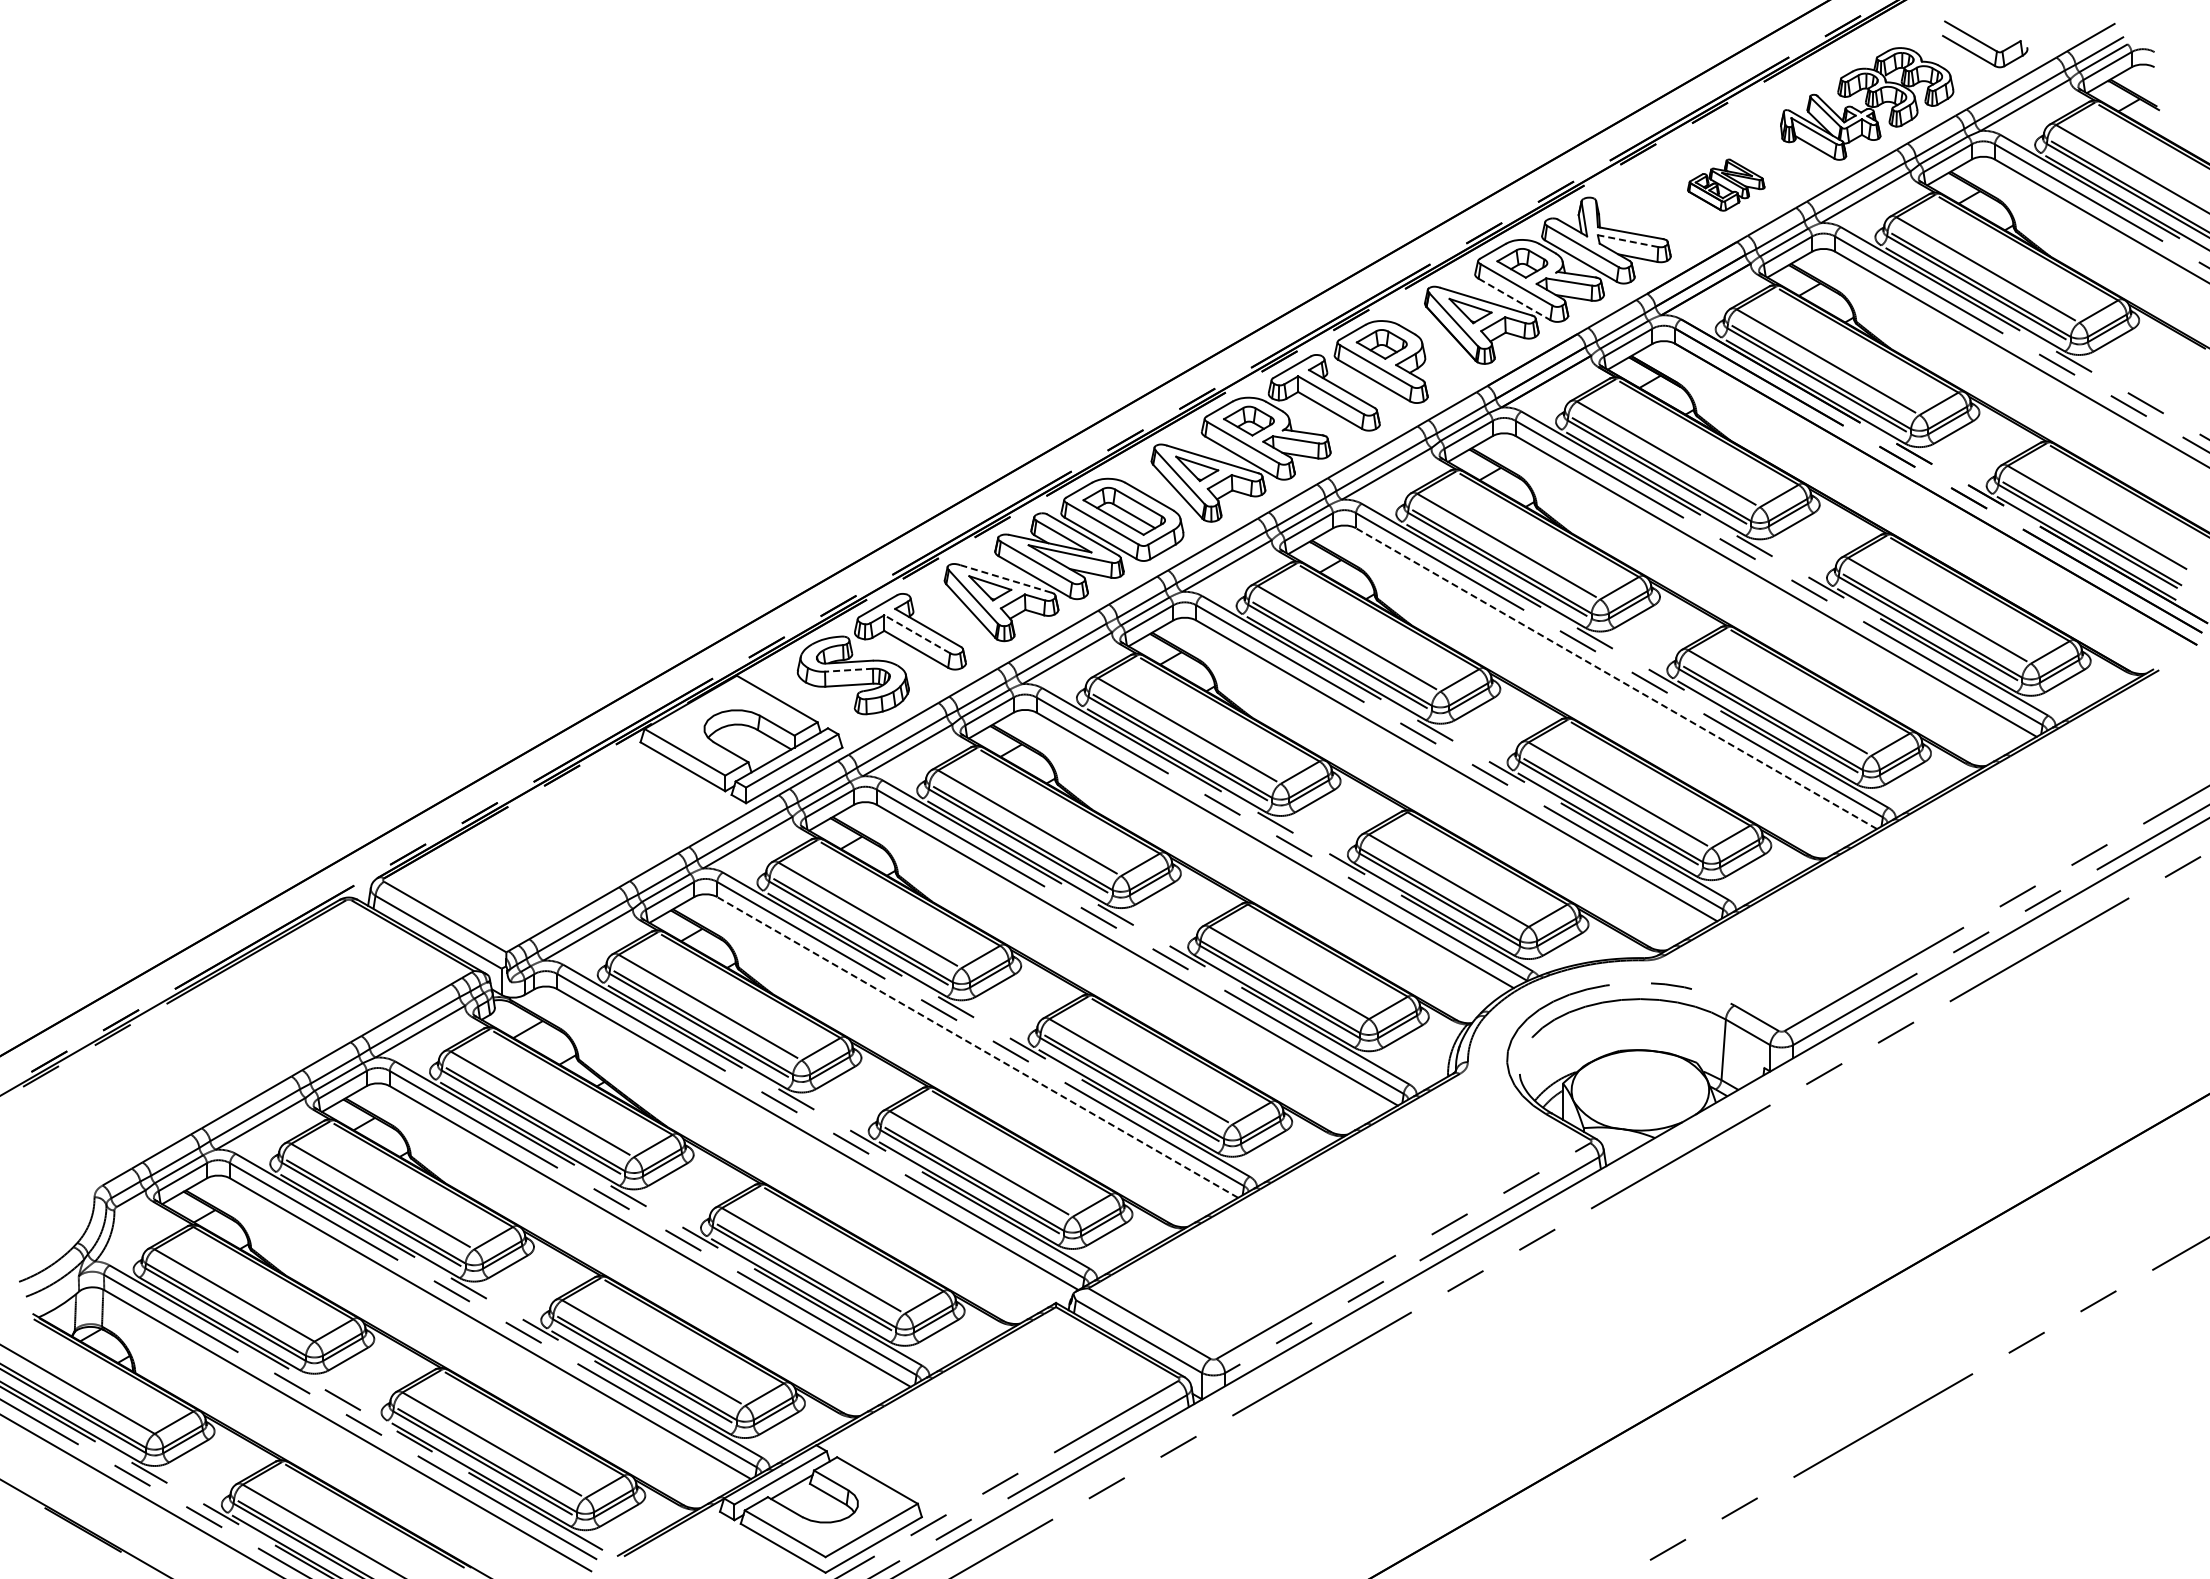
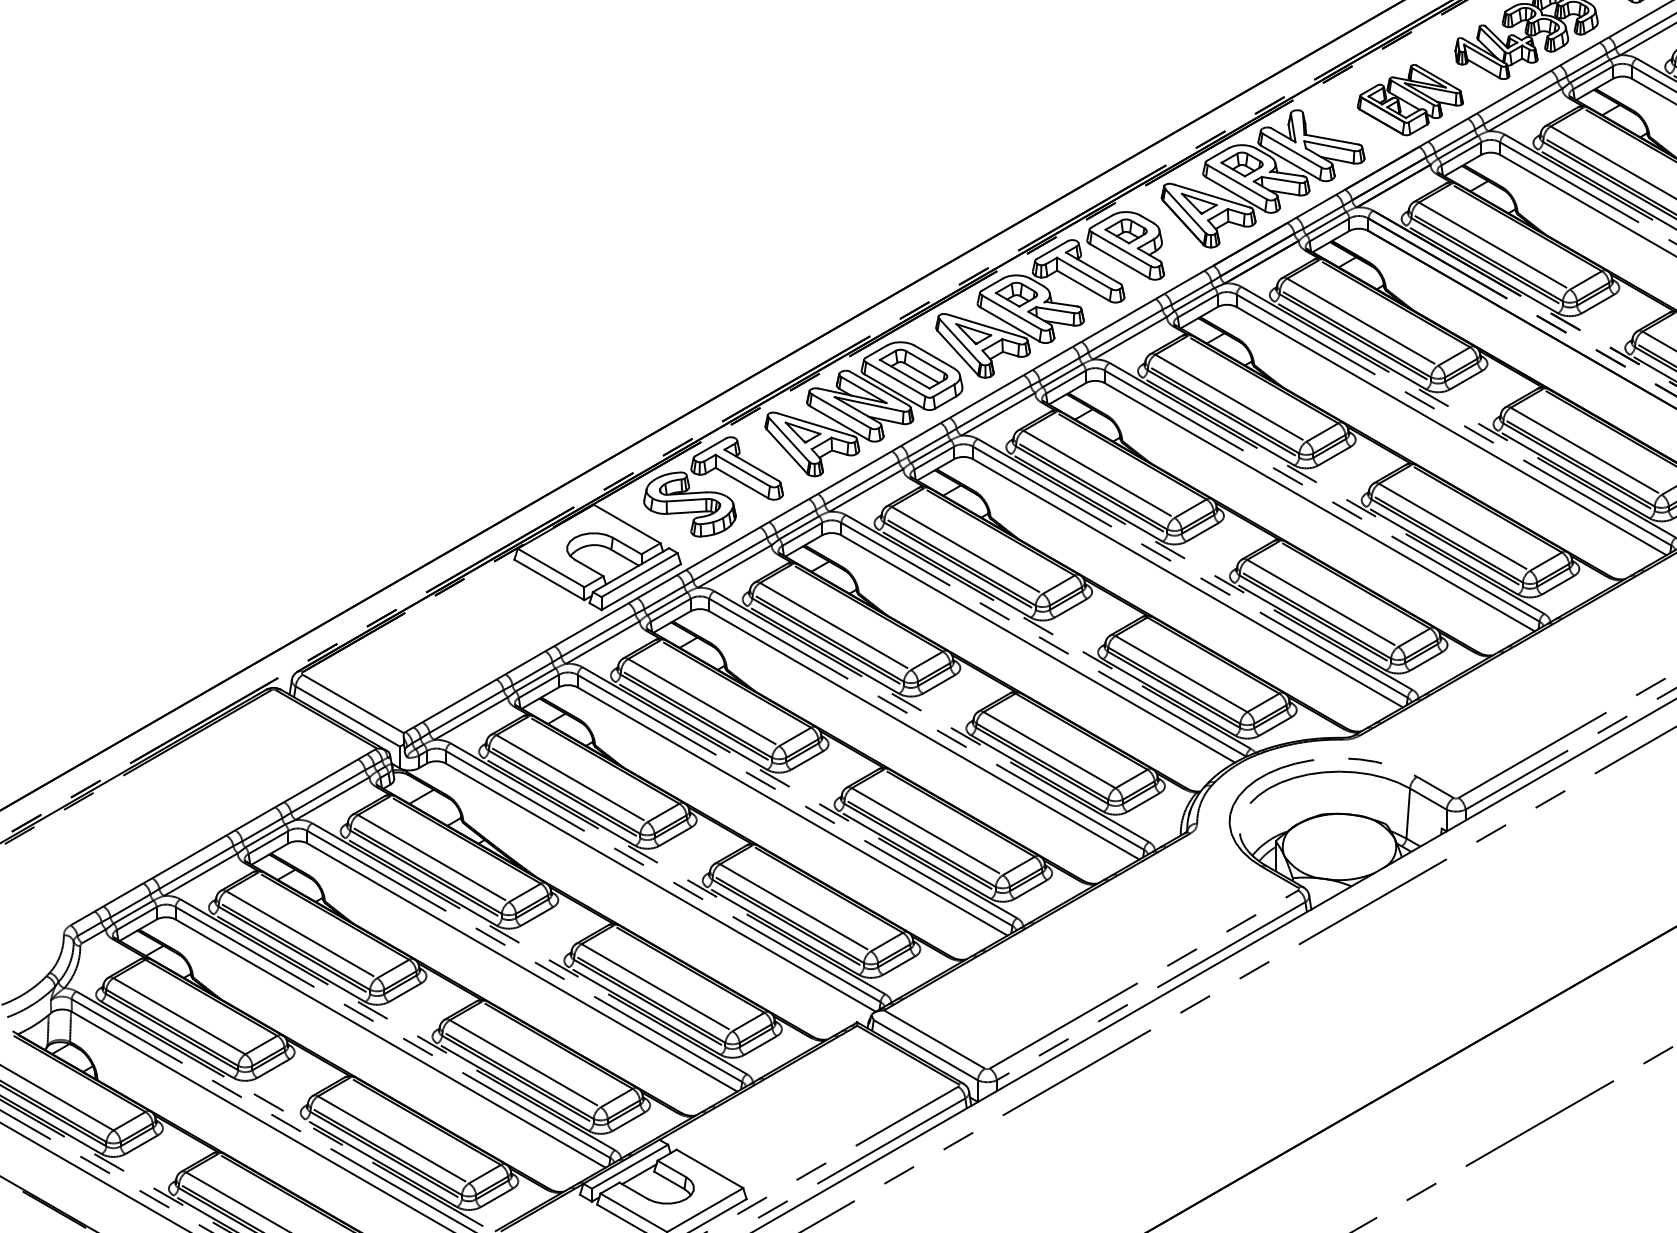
part: (1725, 184) -> (1409, 99), size x1.67
line: (1628, 241) -> (1329, 146), dashed -> solid
line: (1514, 299) -> (1235, 194), dashed -> solid
line: (1006, 579) -> (816, 425), dashed -> solid
line: (916, 634) -> (742, 470), dashed -> solid
line: (848, 670) -> (686, 500), dashed -> solid
line: (1616, 678) -> (1319, 507), dashed -> solid
line: (977, 1047) -> (792, 811), dashed -> solid

